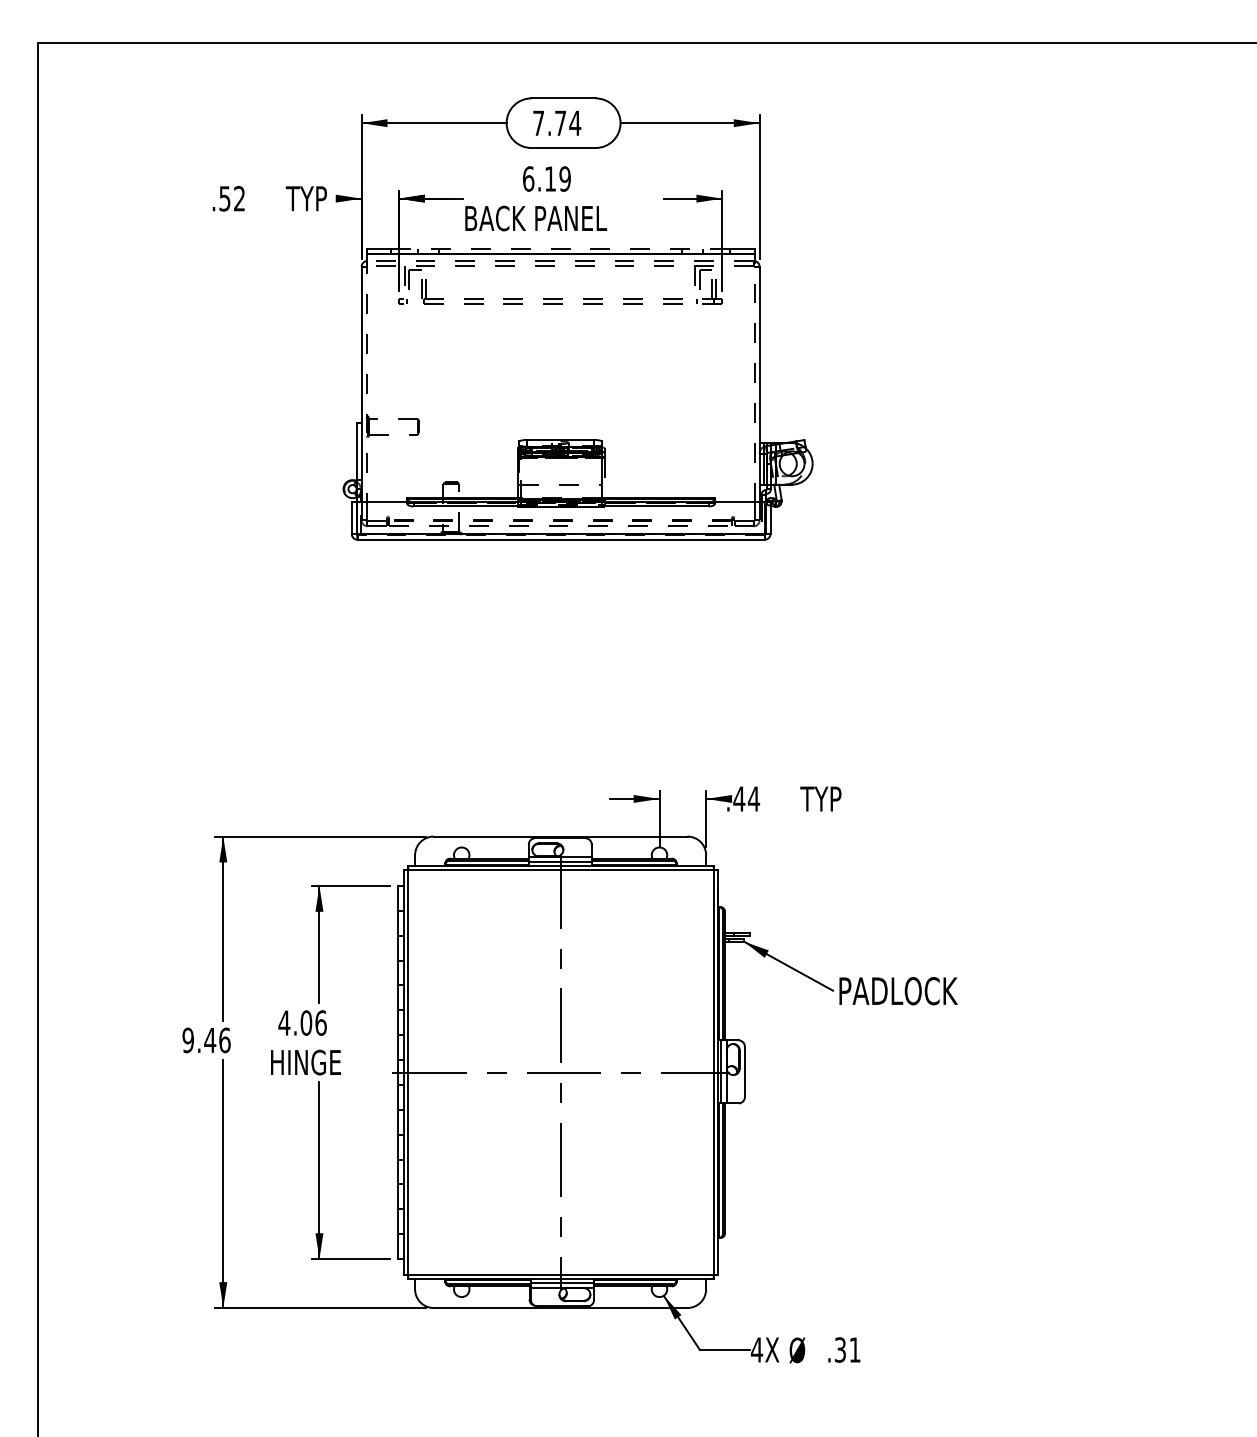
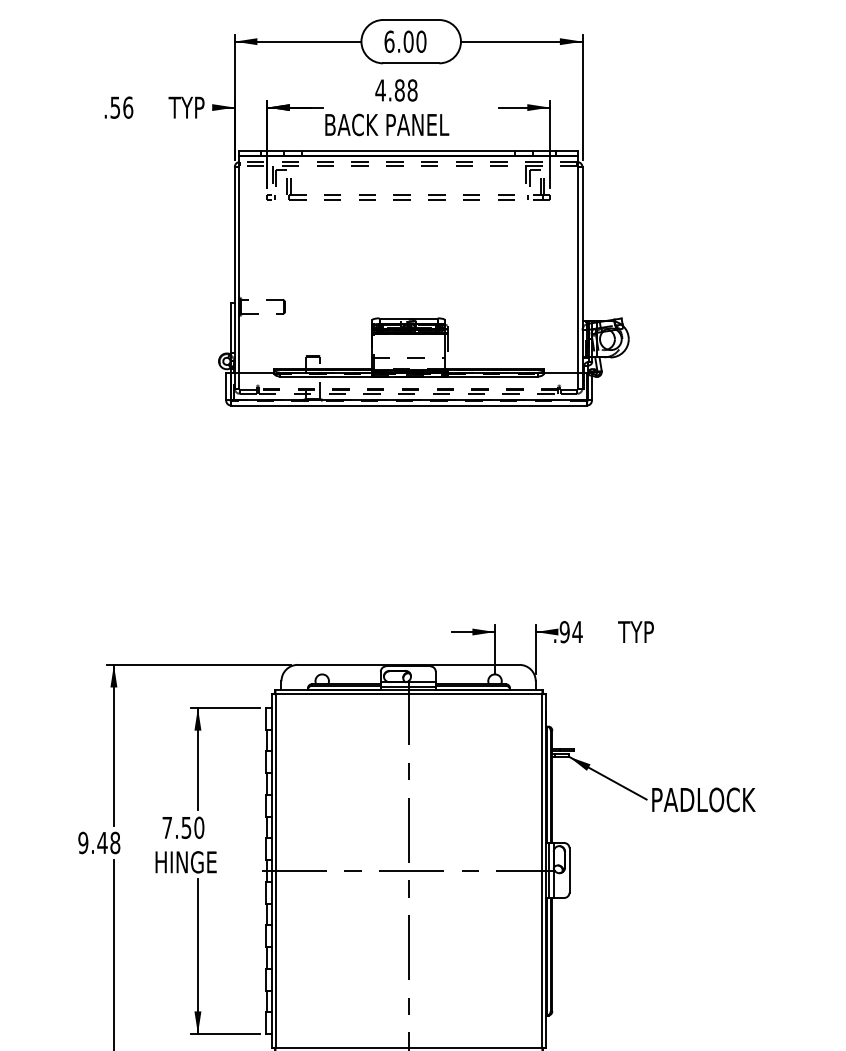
text: (557, 123) -> (405, 41), 7.74 -> 6.00
text: (546, 178) -> (396, 89), 6.19 -> 4.88
text: (239, 198) -> (128, 107), .52 -> .56
line: (561, 248) -> (409, 151), dashed -> solid
line: (754, 377) -> (577, 263), dashed -> solid
line: (366, 378) -> (239, 264), dashed -> solid
text: (739, 798) -> (564, 631), .44 -> .94
text: (302, 1022) -> (183, 827), 4.06 -> 7.50
text: (224, 1040) -> (114, 843), 9.46 -> 9.48

